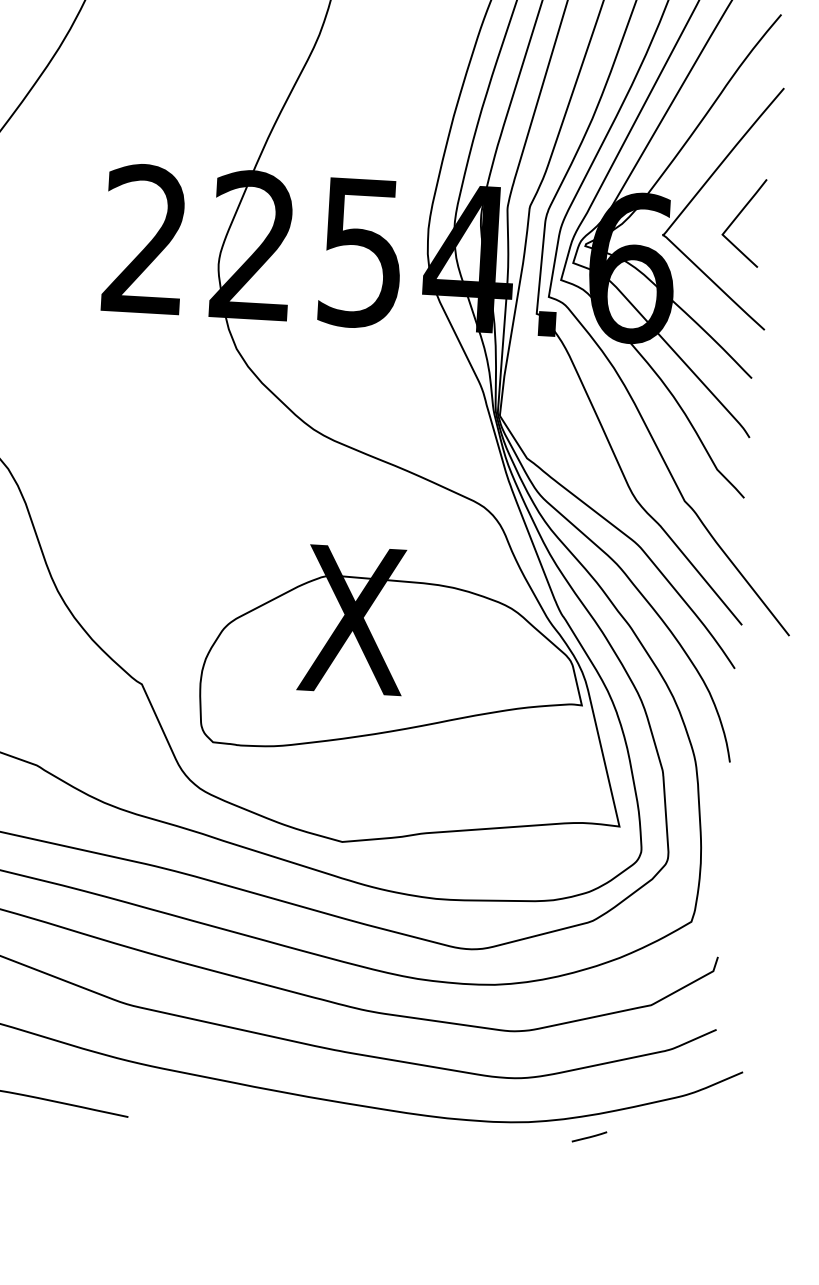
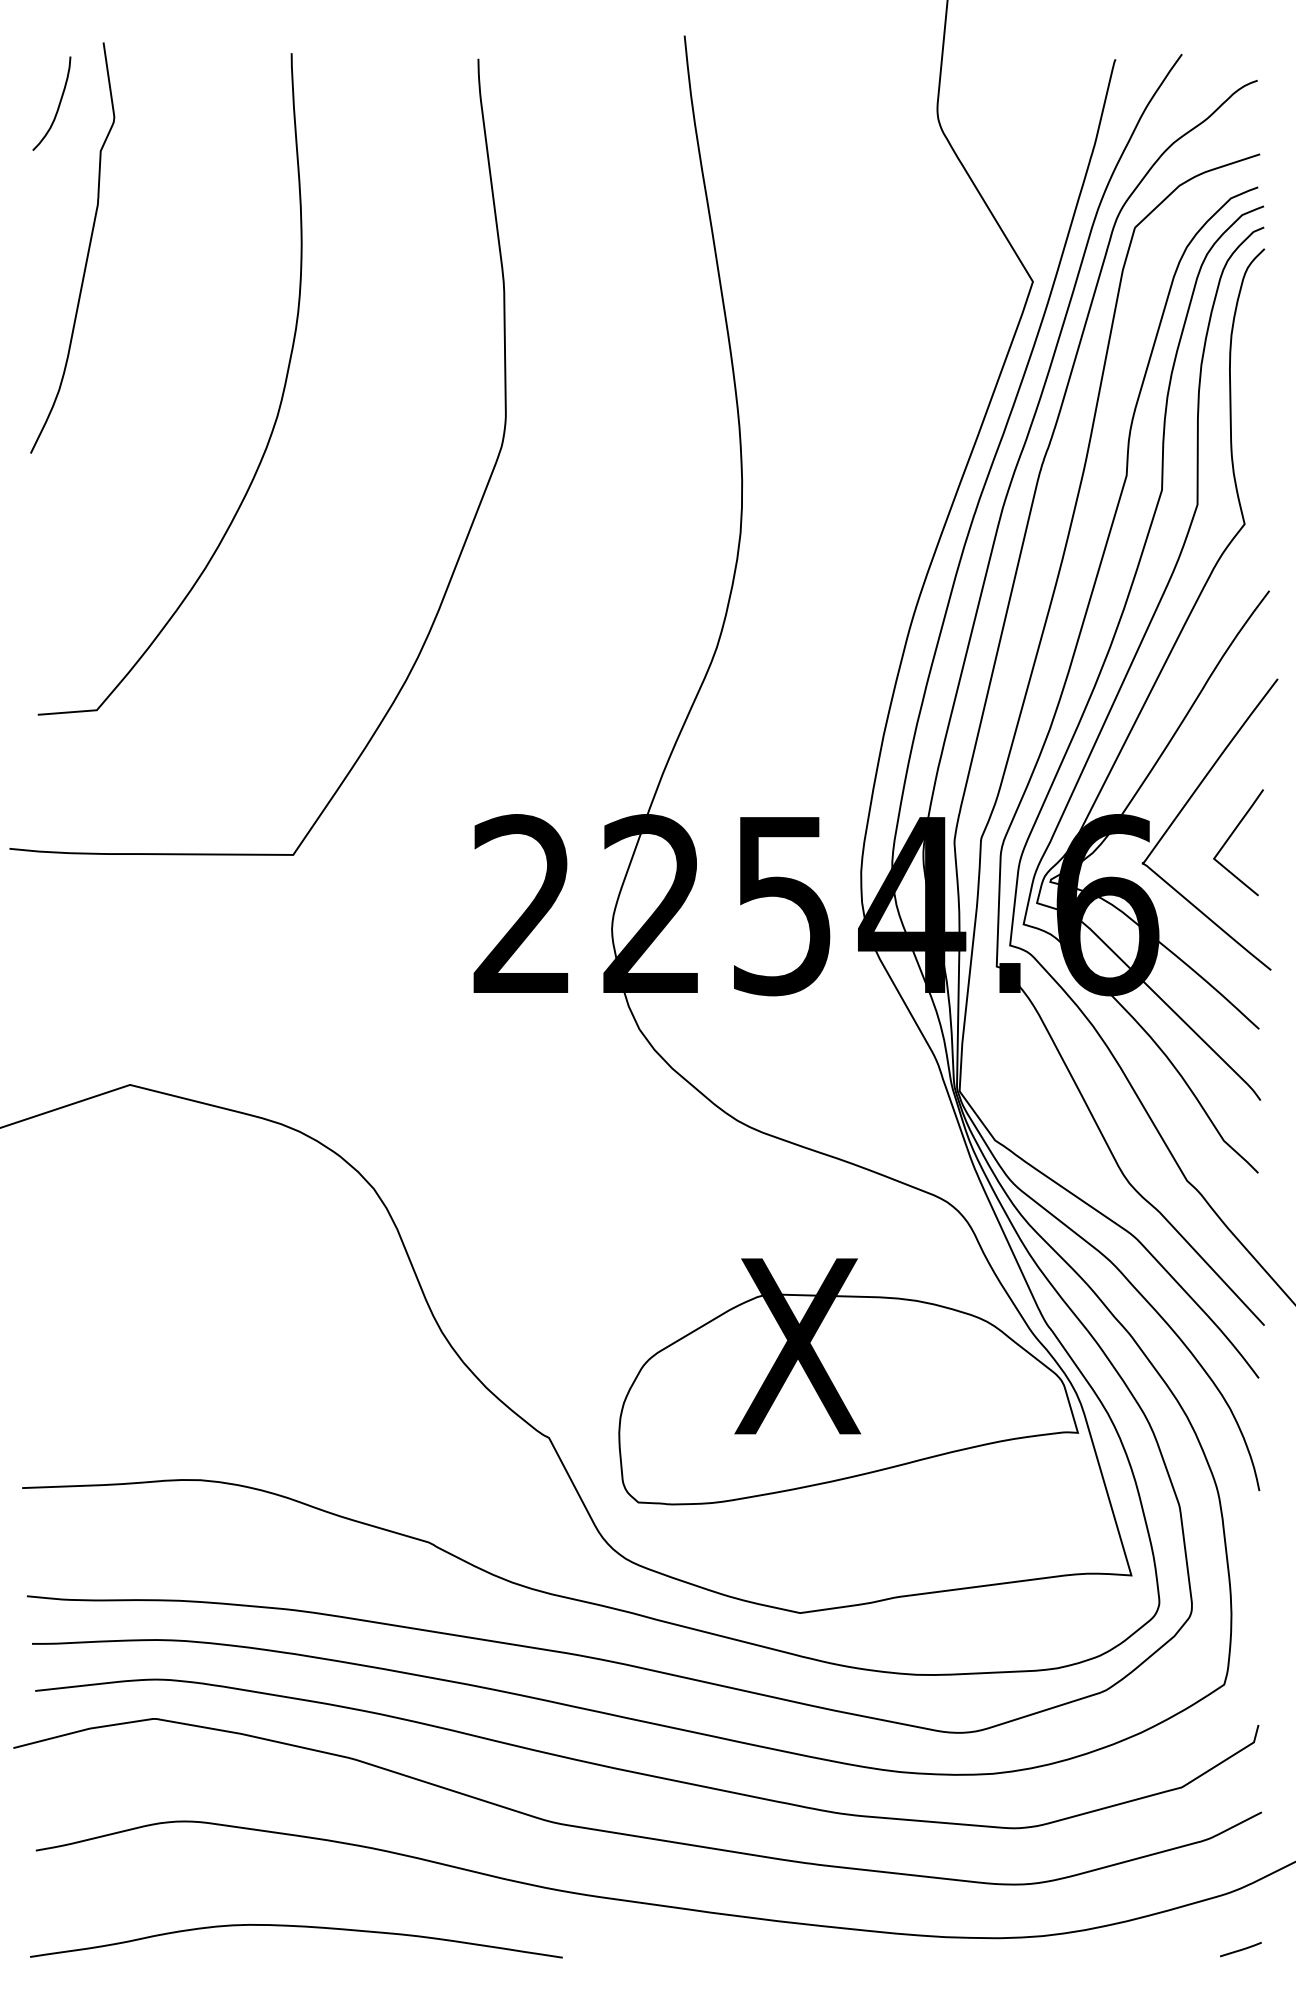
line: (589, 1136) -> (1240, 1949), moved

